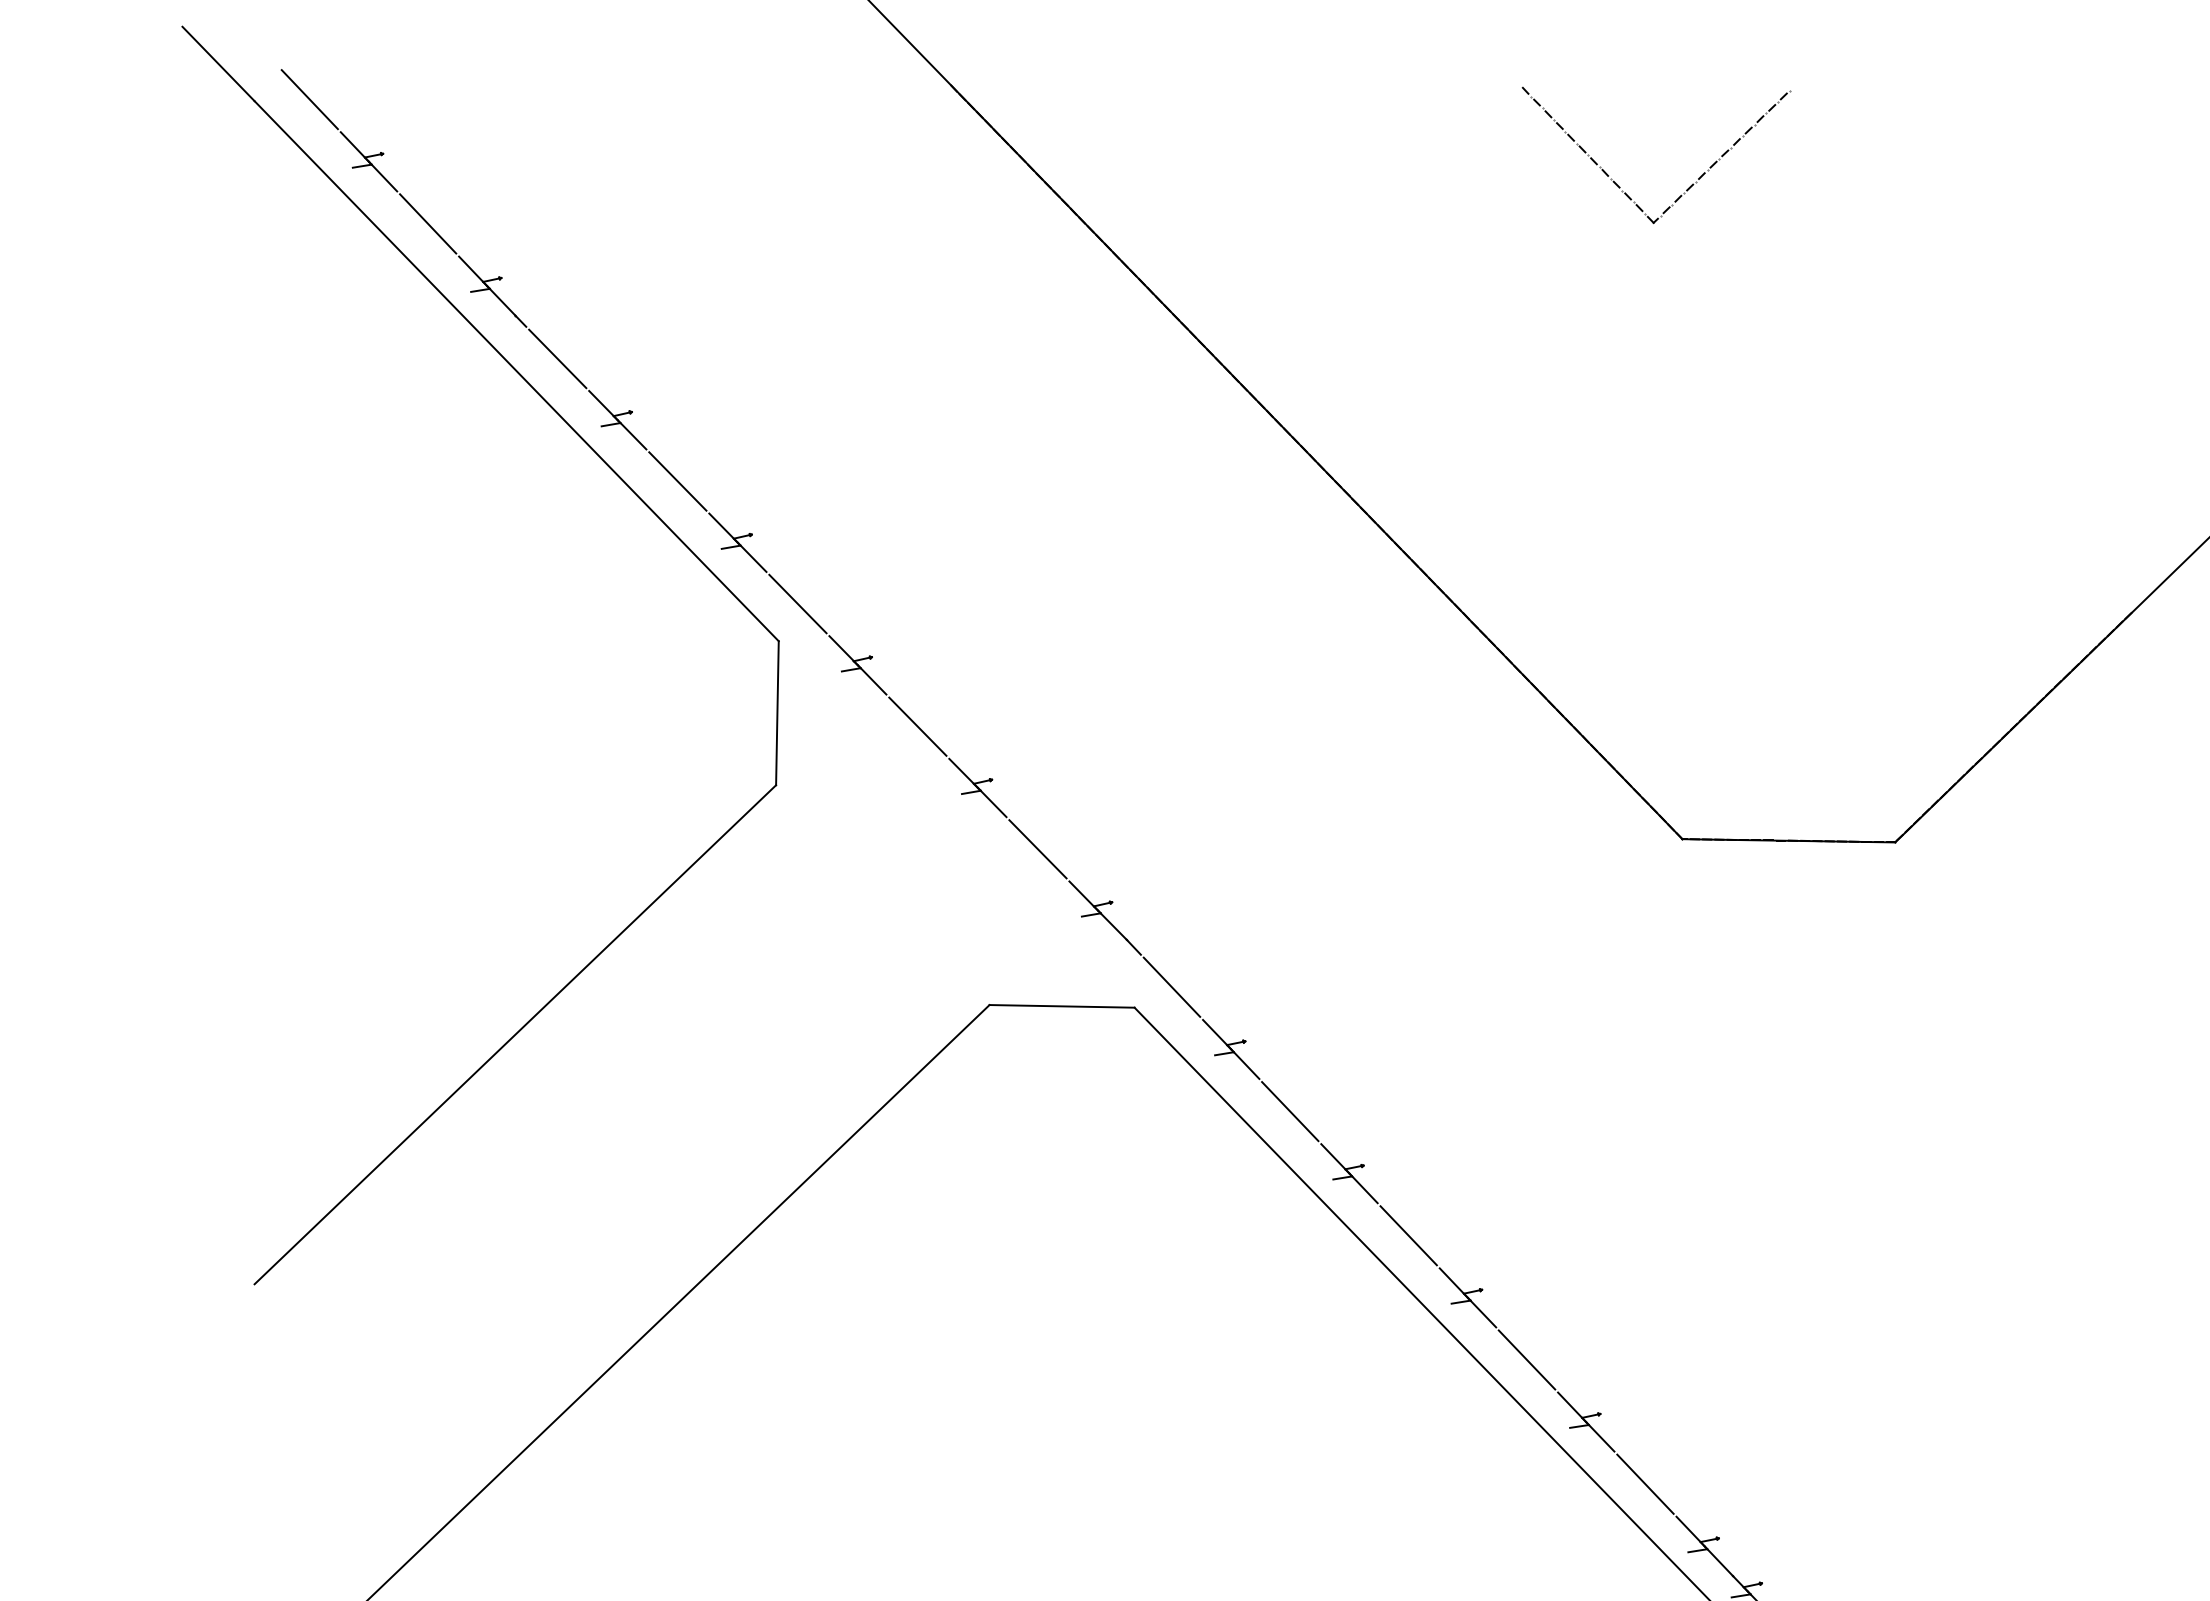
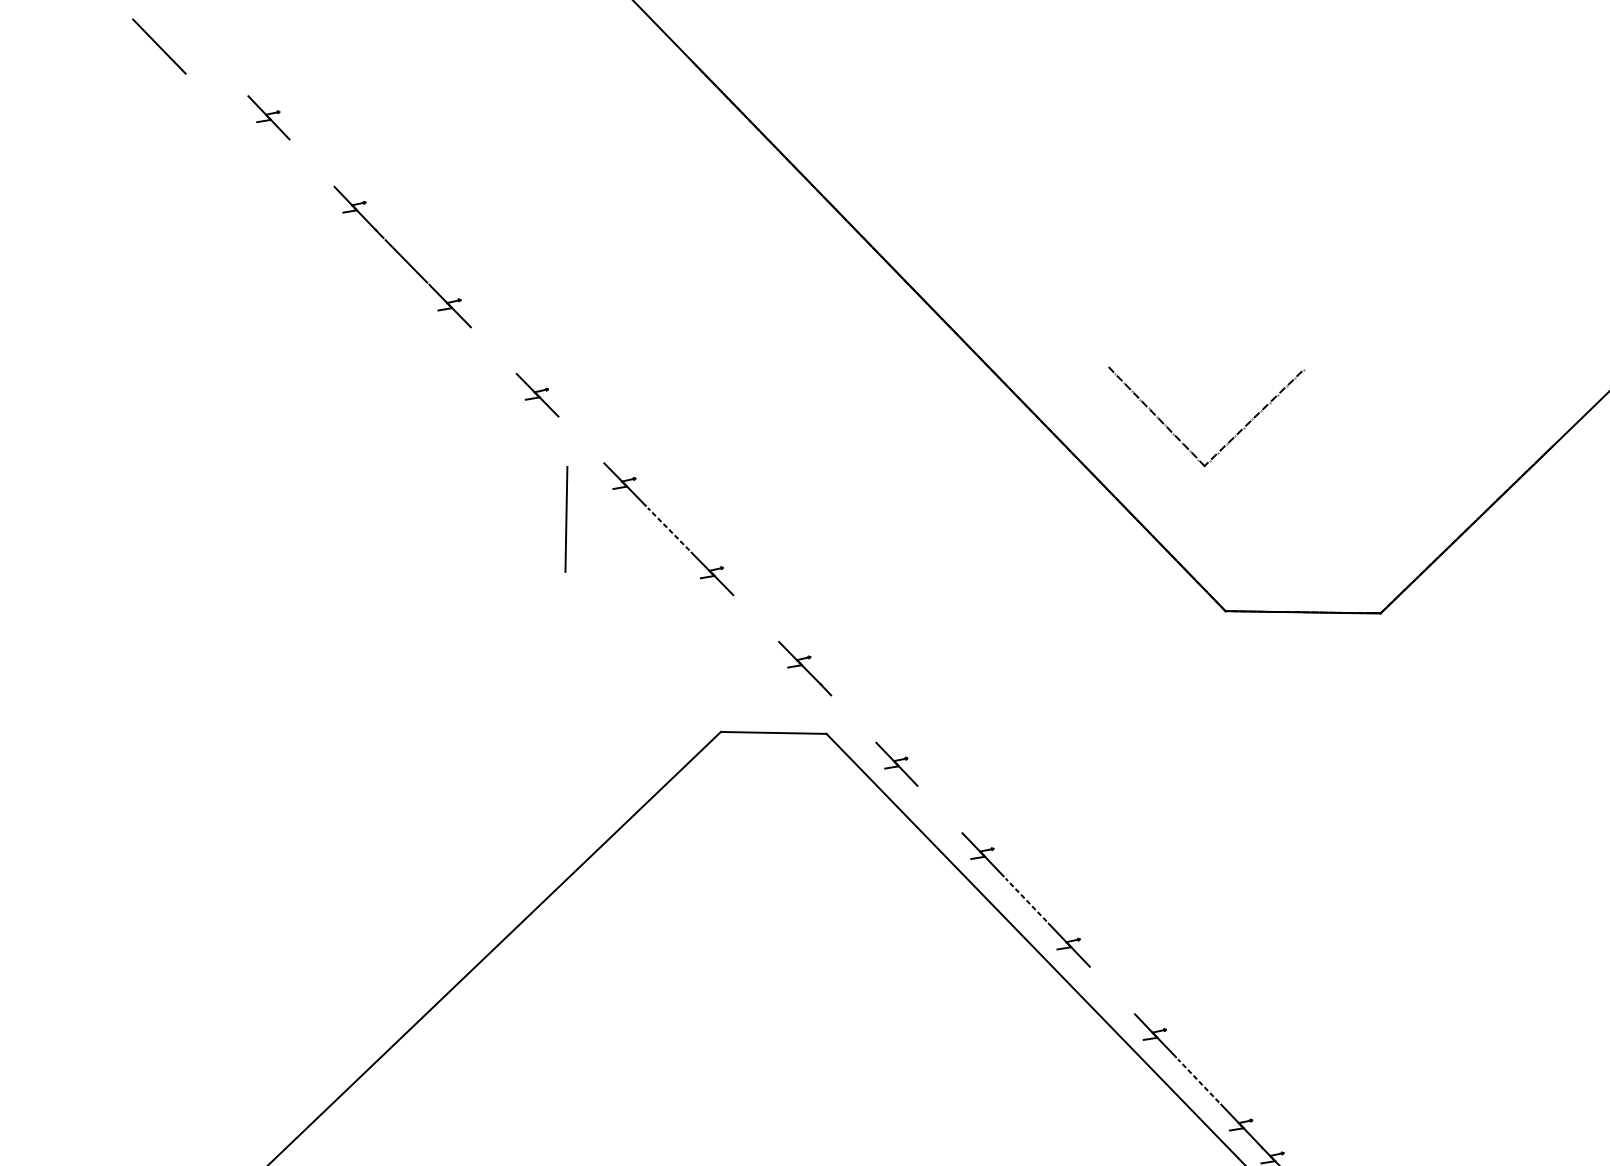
line: (309, 99) -> (225, 72), removed
part: (1689, 186) -> (1230, 439), moved
line: (428, 223) -> (312, 162), removed
line: (516, 371) -> (376, 270), removed
line: (677, 481) -> (493, 350), removed
line: (797, 603) -> (581, 439), removed
line: (917, 726) -> (668, 529), solid -> dashed
line: (1037, 849) -> (755, 618), removed
line: (1171, 986) -> (853, 718), removed
line: (515, 1034) -> (375, 753), removed
line: (1290, 1111) -> (940, 809), removed
line: (1408, 1235) -> (1026, 899), solid -> dashed
line: (1526, 1359) -> (1111, 990), removed
line: (1645, 1484) -> (1198, 1081), solid -> dashed

